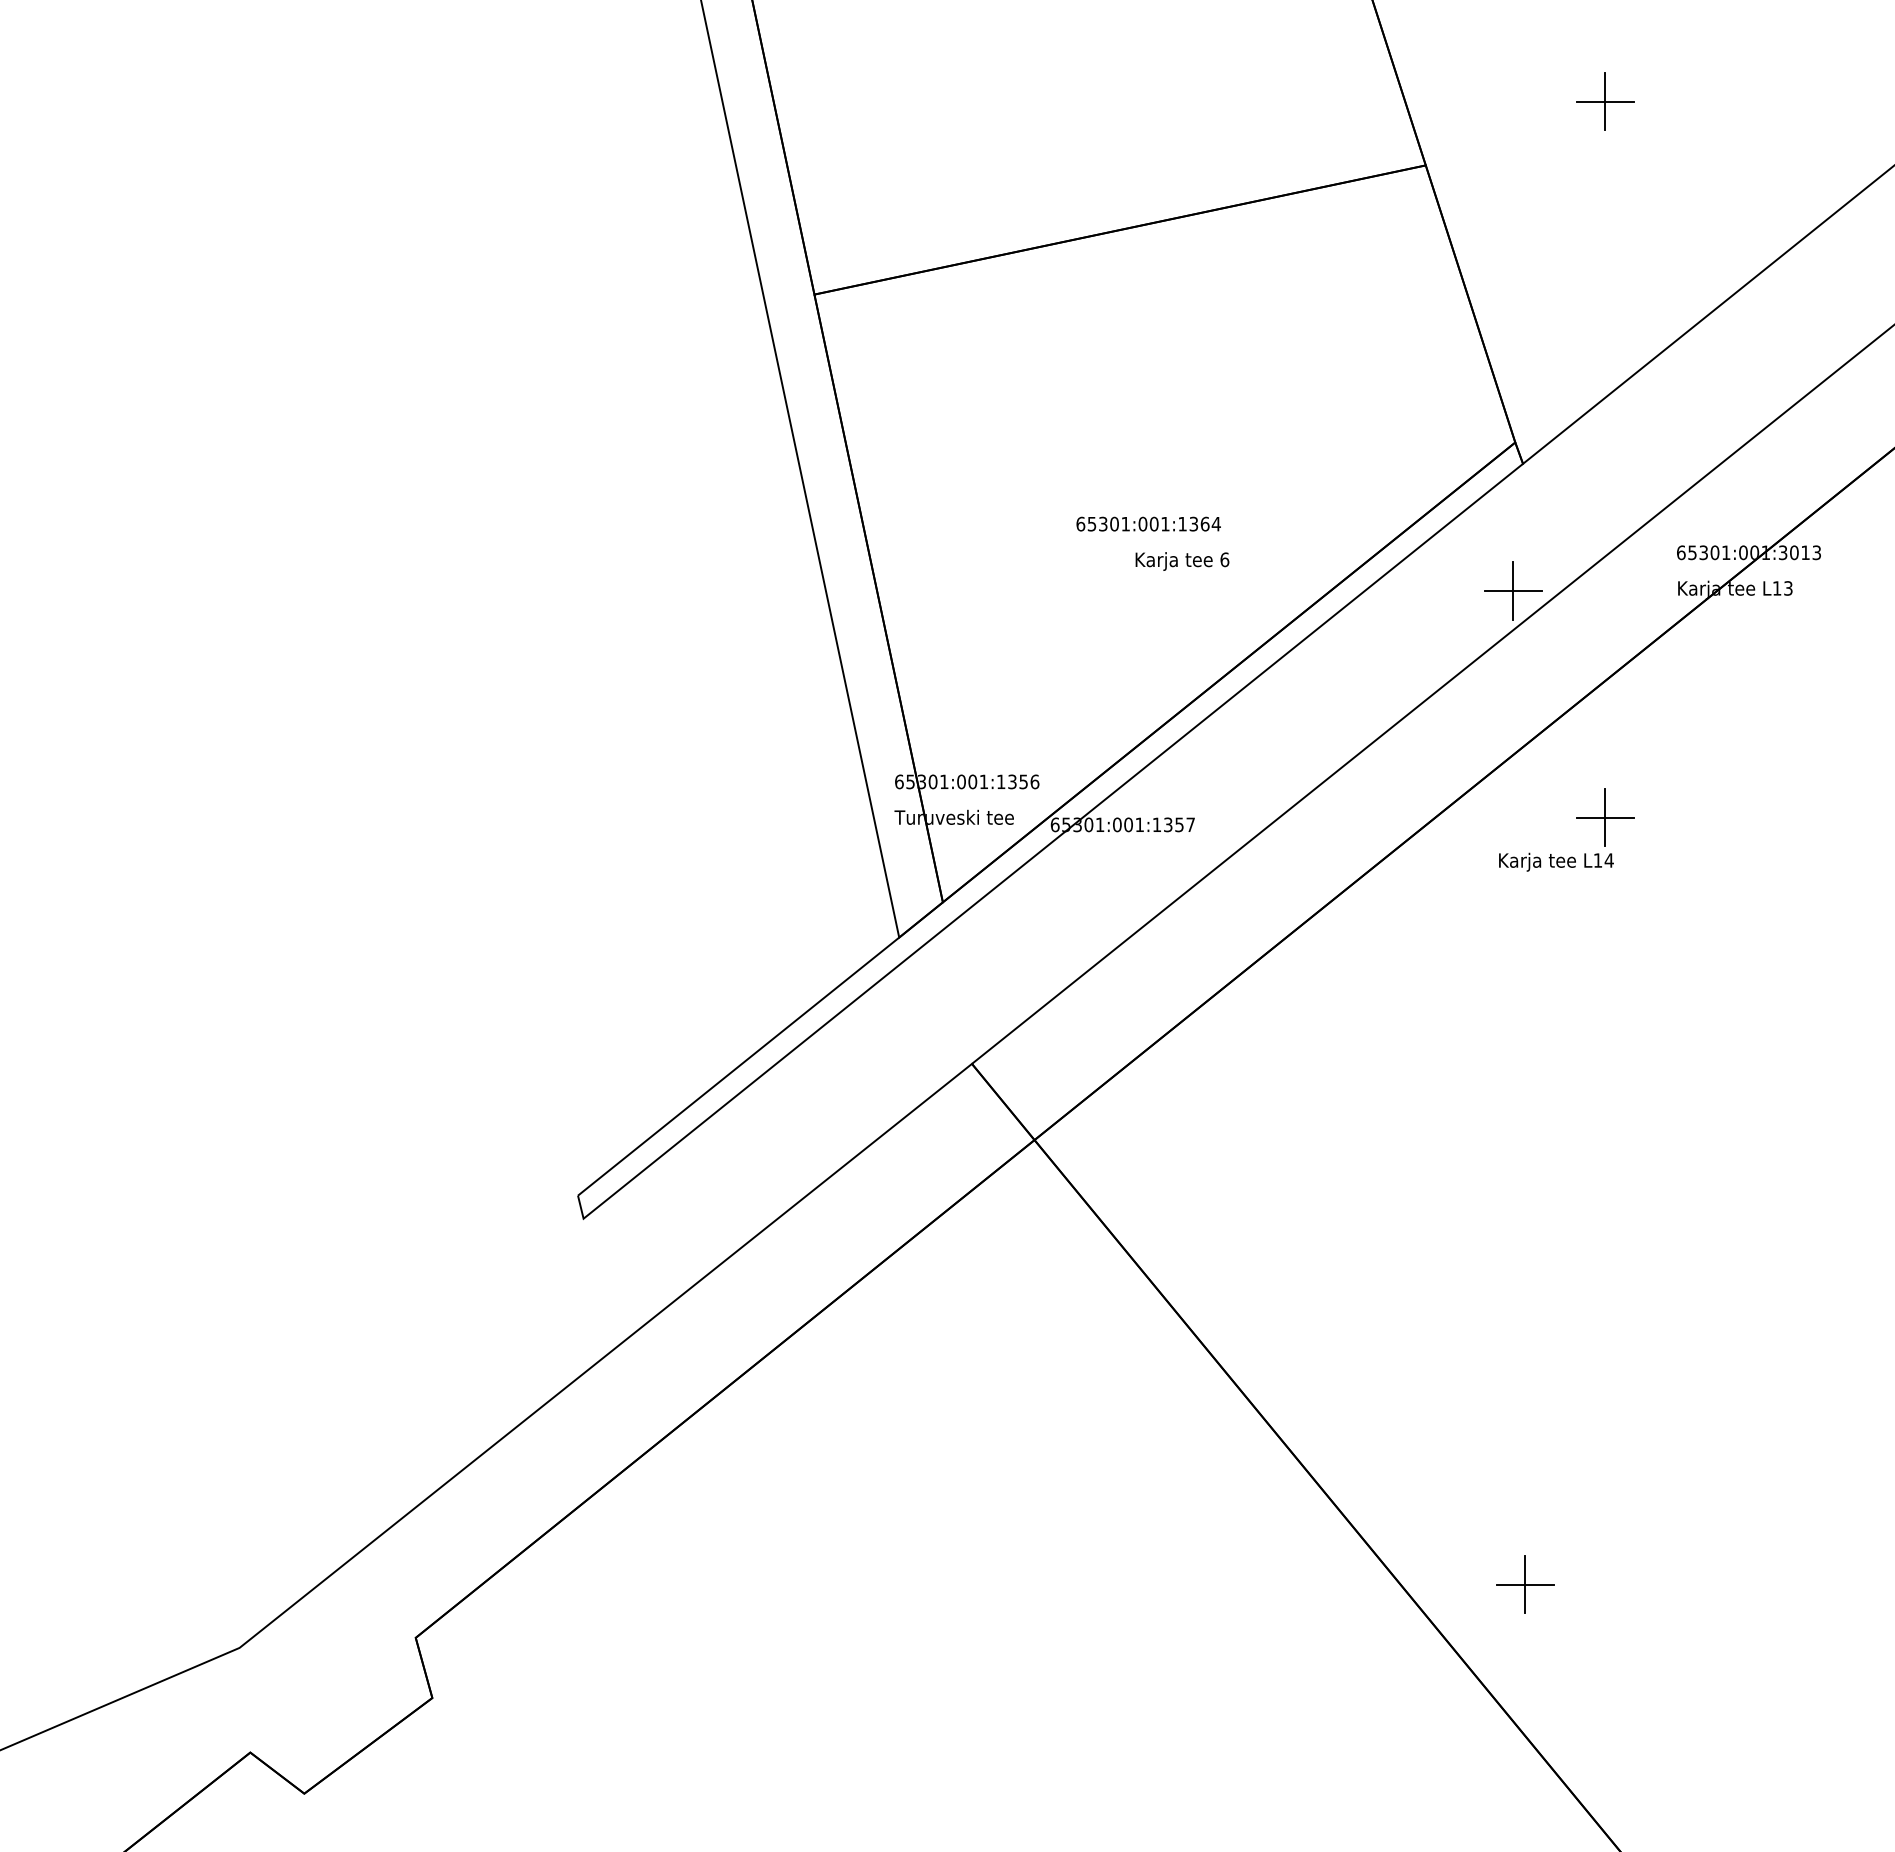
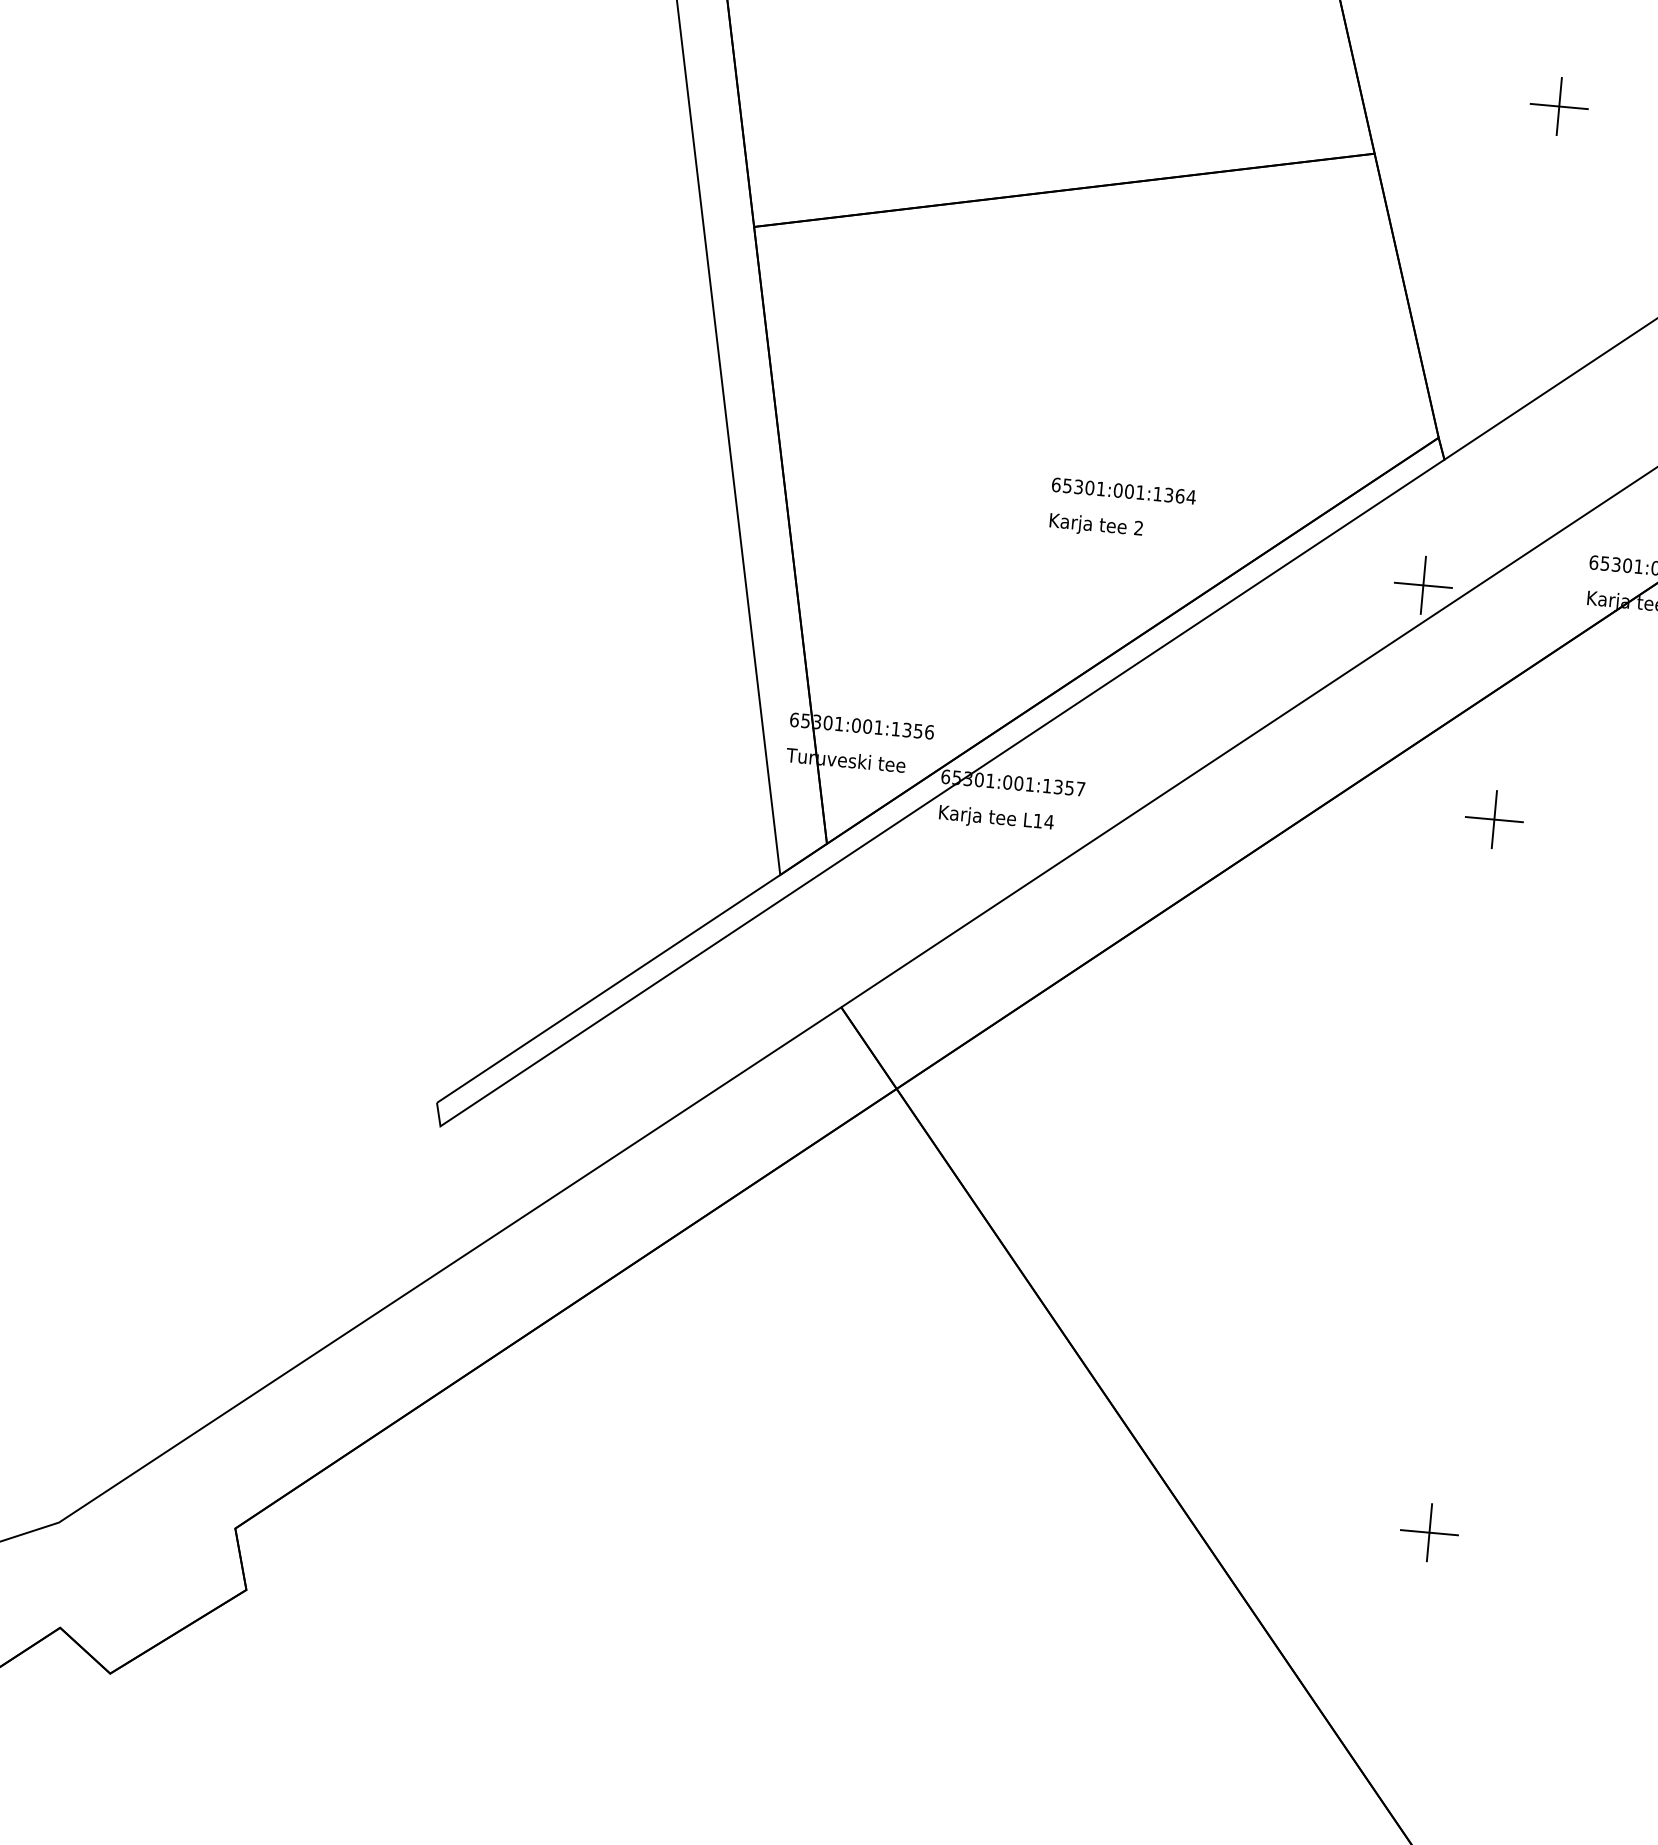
text: (1148, 523) -> (1123, 490), moved
text: (1224, 559) -> (1138, 527), 6 -> 2
text: (1556, 861) -> (996, 818), moved
part: (1525, 1584) -> (1429, 1532), moved

